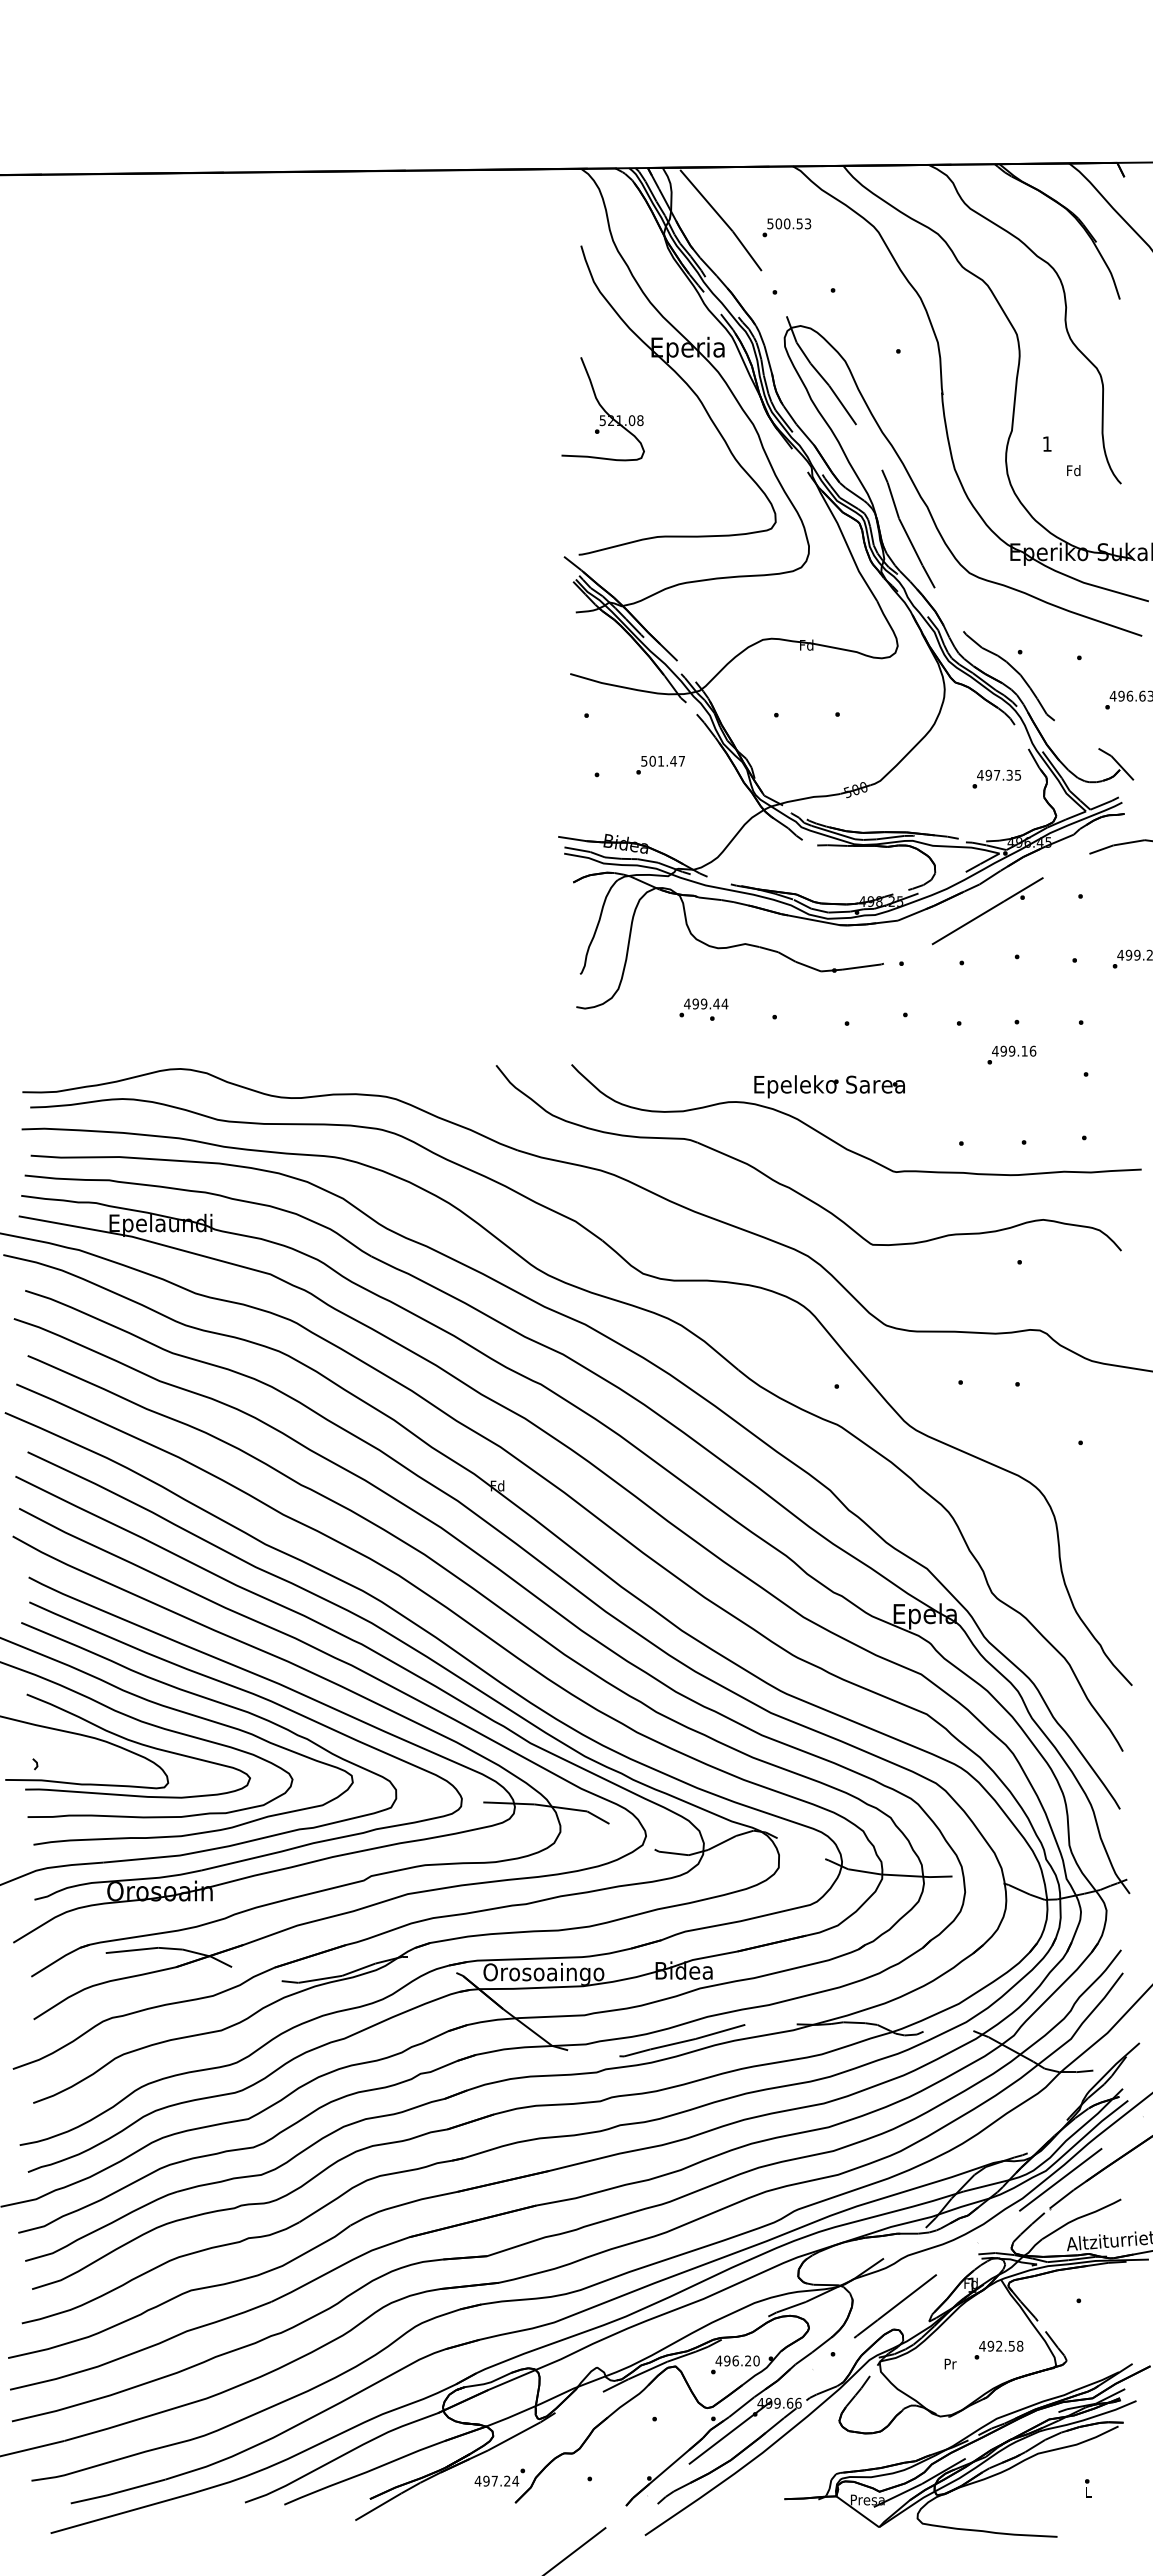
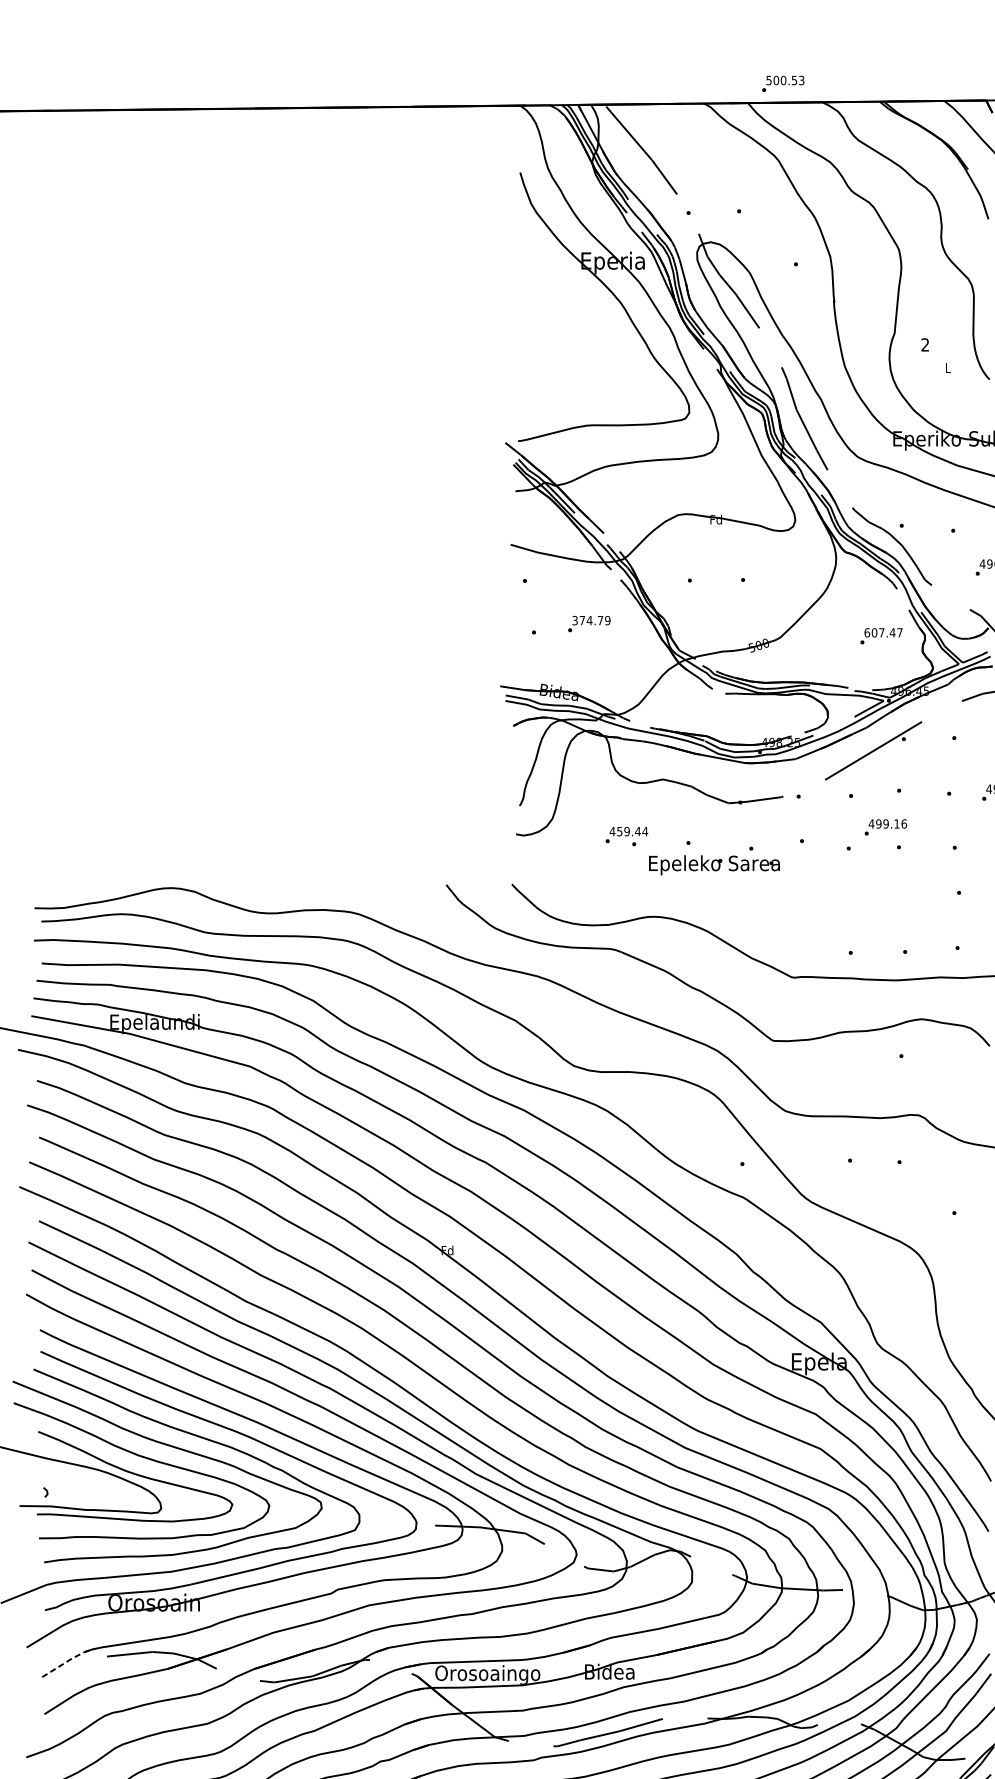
text: (786, 227) -> (782, 83), moved
part: (602, 409) -> (538, 314), removed
text: (1046, 443) -> (924, 344), 1 -> 2
text: (1073, 470) -> (948, 367), Fd -> L
text: (663, 760) -> (591, 619), 501.47 -> 374.79
text: (999, 774) -> (883, 632), 497.35 -> 607.47
text: (695, 1003) -> (619, 831), 499.44 -> 459.44
text: (1011, 1054) -> (885, 826), moved
text: (829, 1086) -> (714, 865), moved
line: (61, 1957) -> (68, 1660), solid -> dashed

